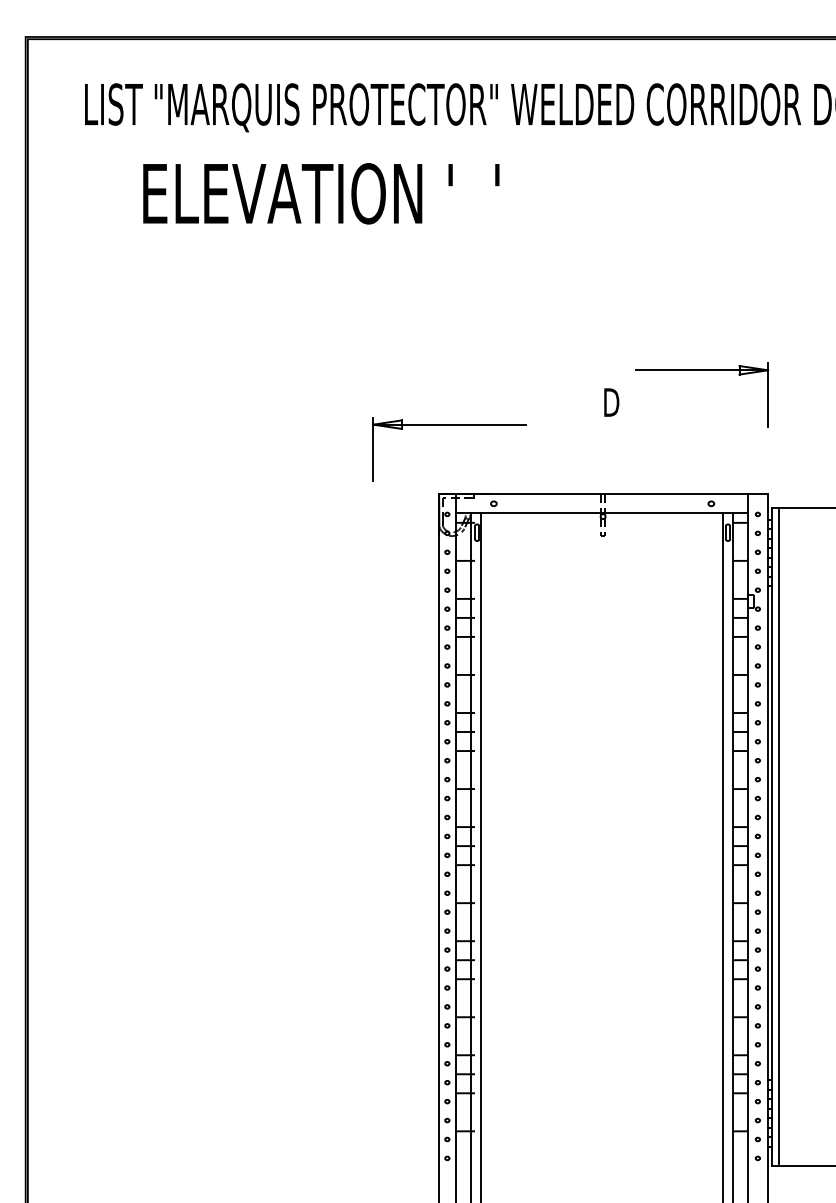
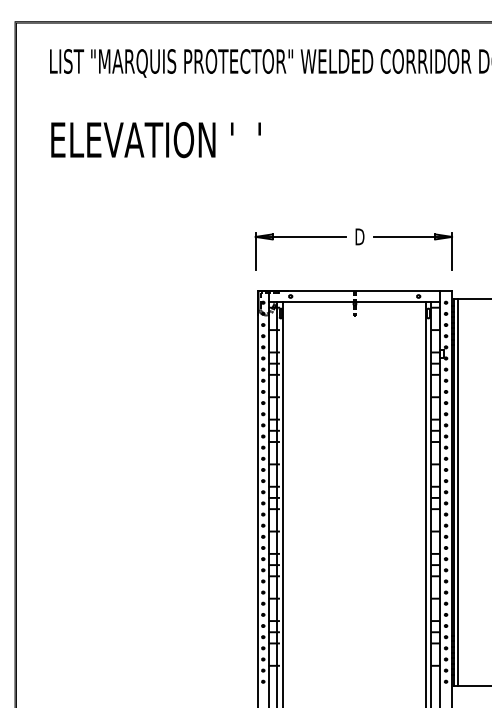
text: (320, 194) -> (155, 140), moved
part: (700, 371) -> (412, 237), moved
part: (449, 425) -> (300, 237), moved

